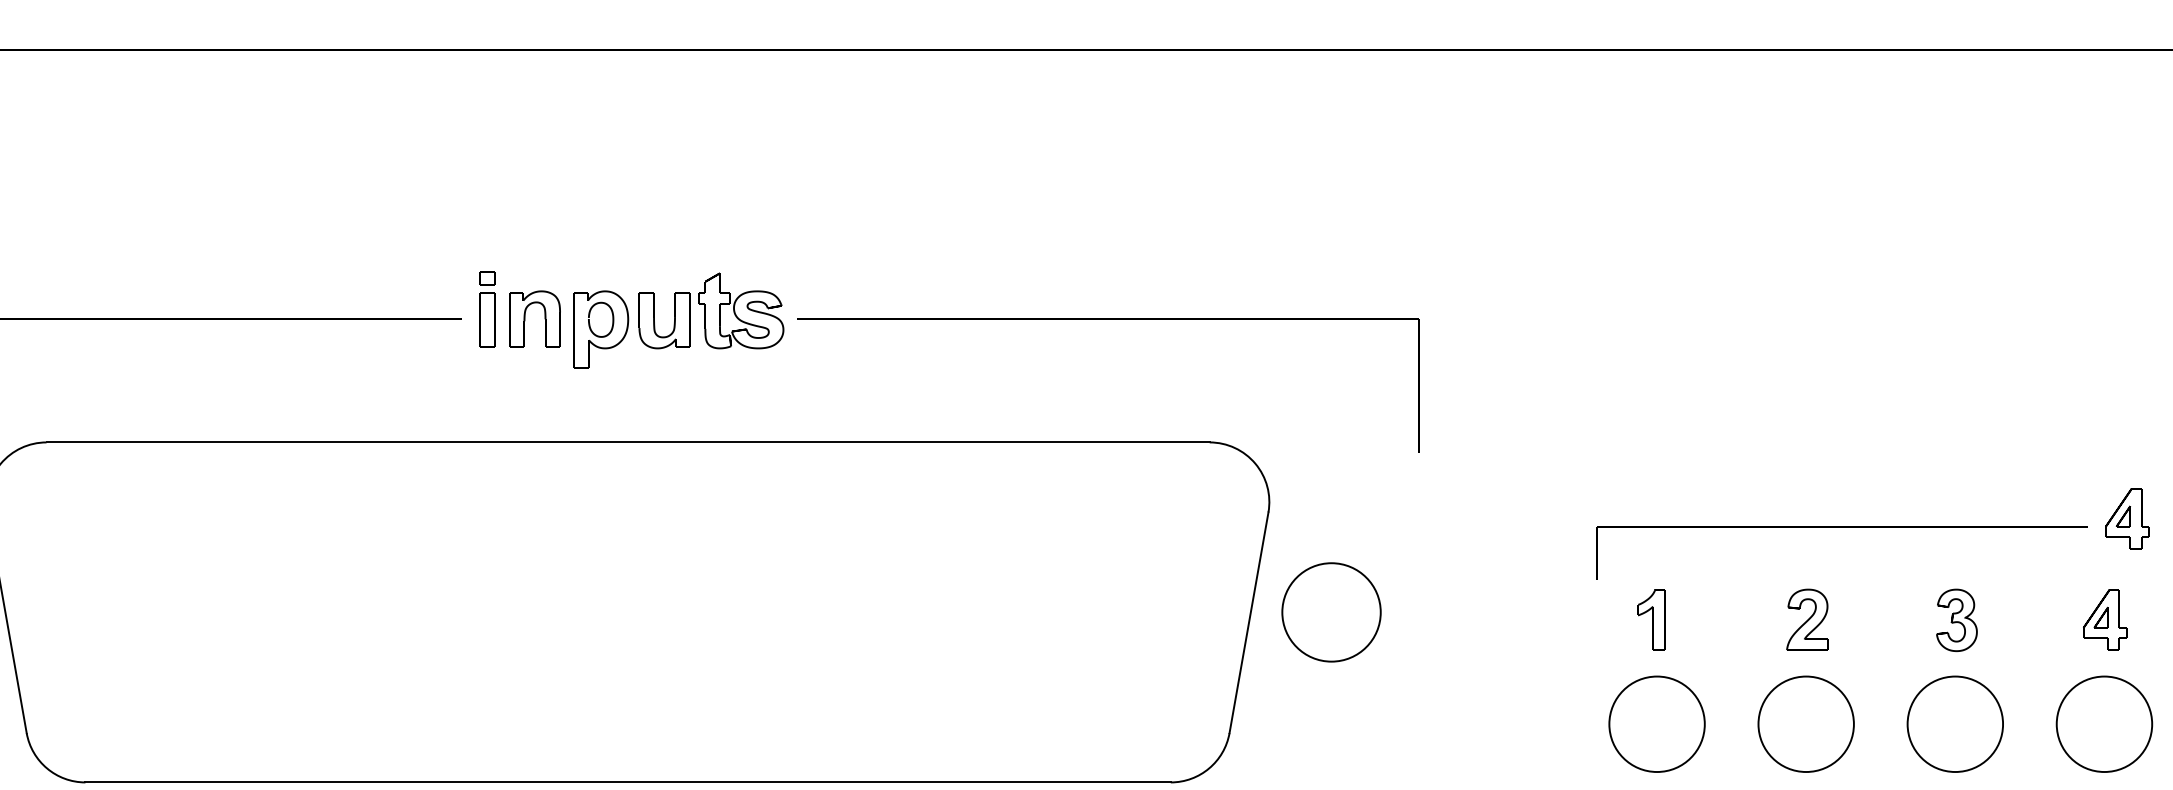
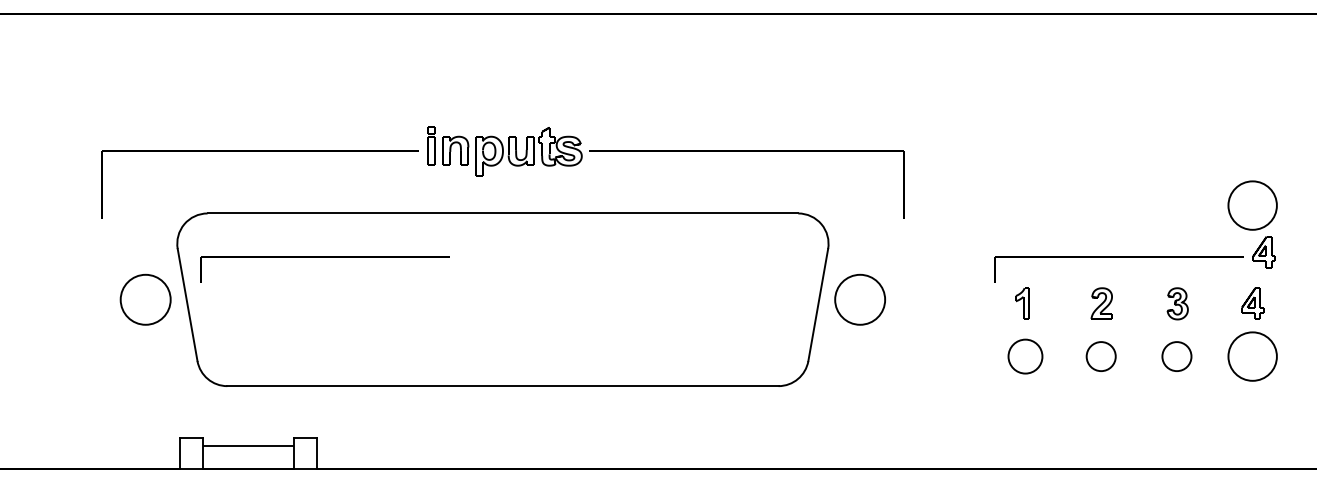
circle: (2104, 426) -> (1252, 205), added
part: (276, 529) -> (324, 257), added
circle: (1657, 724) -> (1025, 356), size x0.7
circle: (1804, 724) -> (1100, 356), size x0.6
circle: (1954, 724) -> (1176, 356), size x0.6

